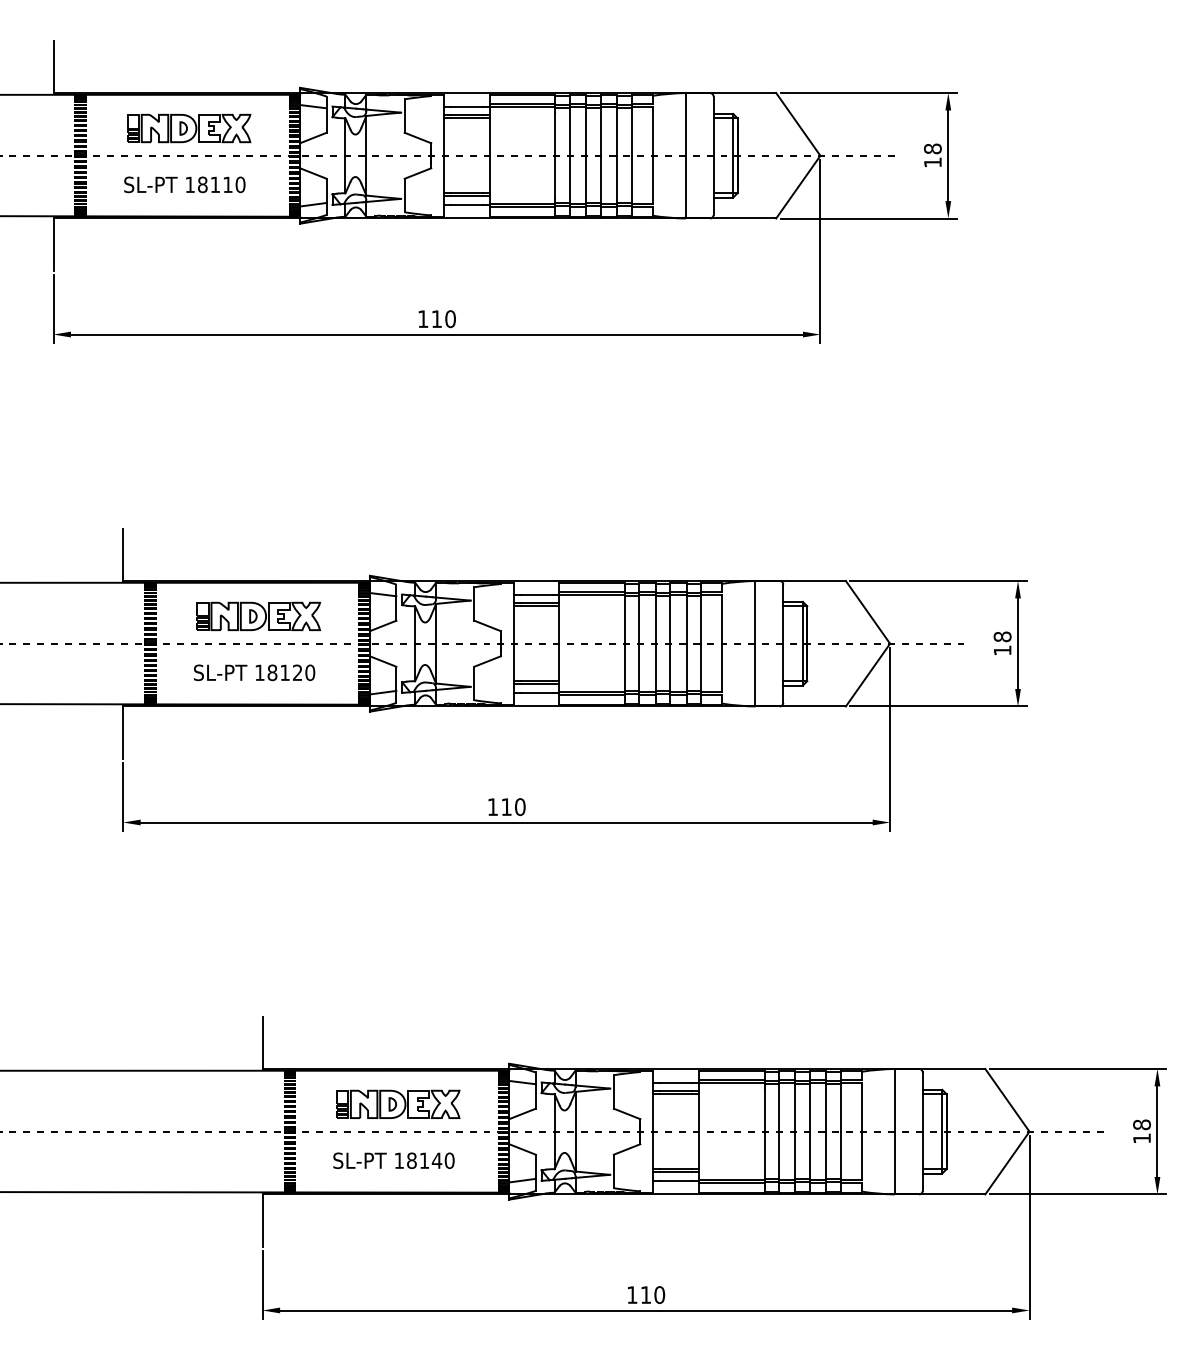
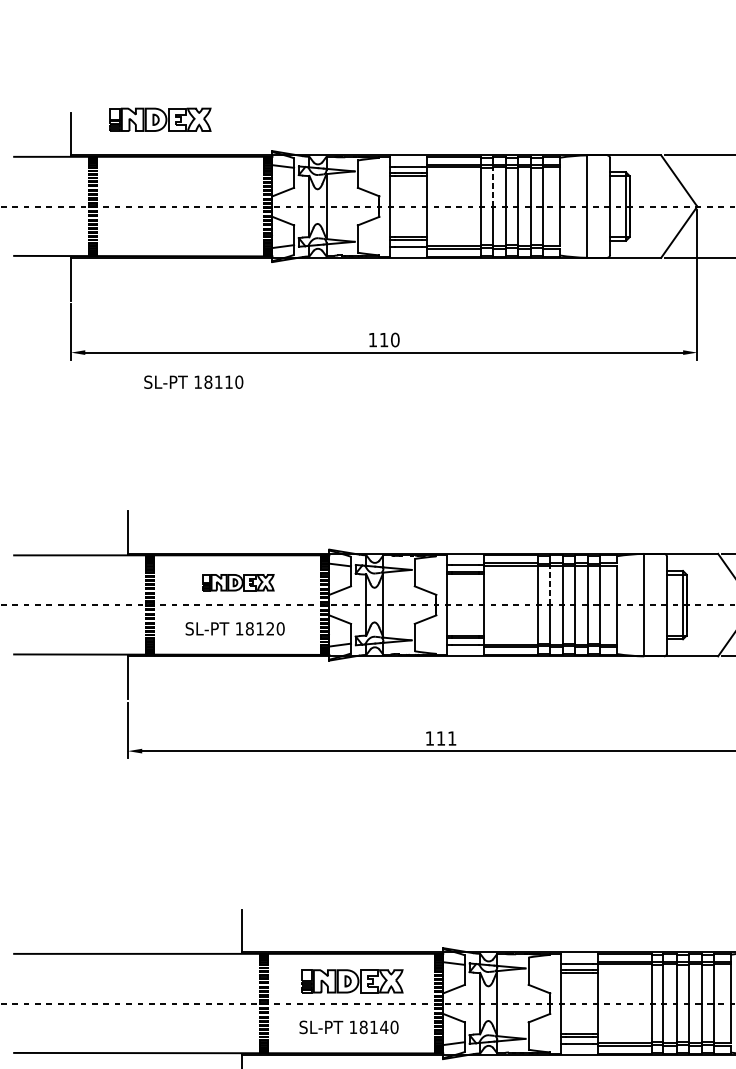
part: (189, 128) -> (160, 119), moved
line: (569, 131) -> (492, 186), solid -> dashed
text: (184, 184) -> (193, 381), moved
part: (258, 615) -> (238, 582), size x0.7
line: (639, 619) -> (549, 585), solid -> dashed
text: (520, 807) -> (452, 738), 110 -> 111

